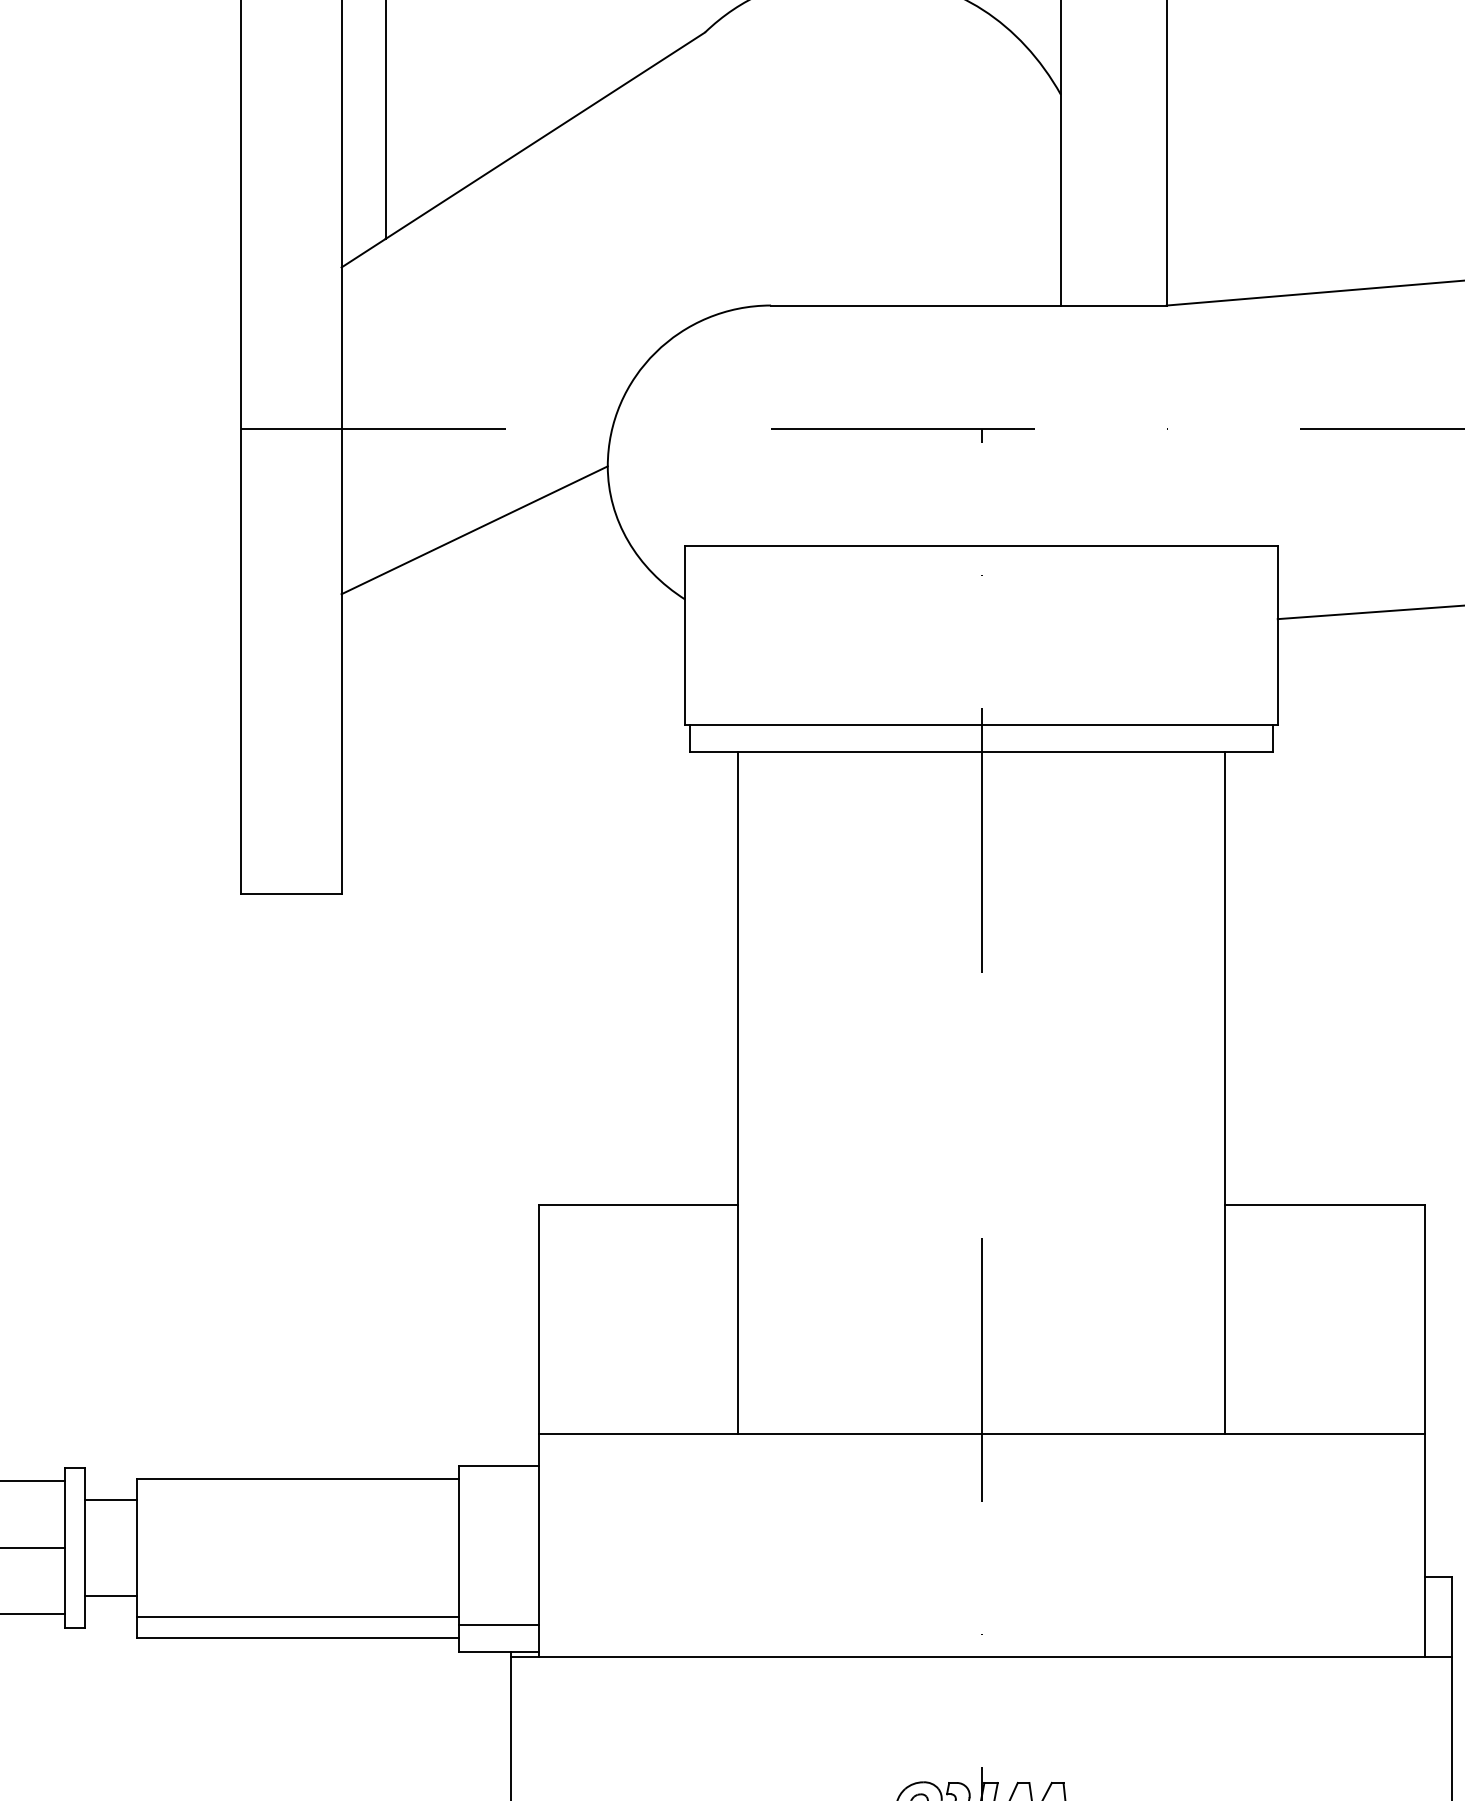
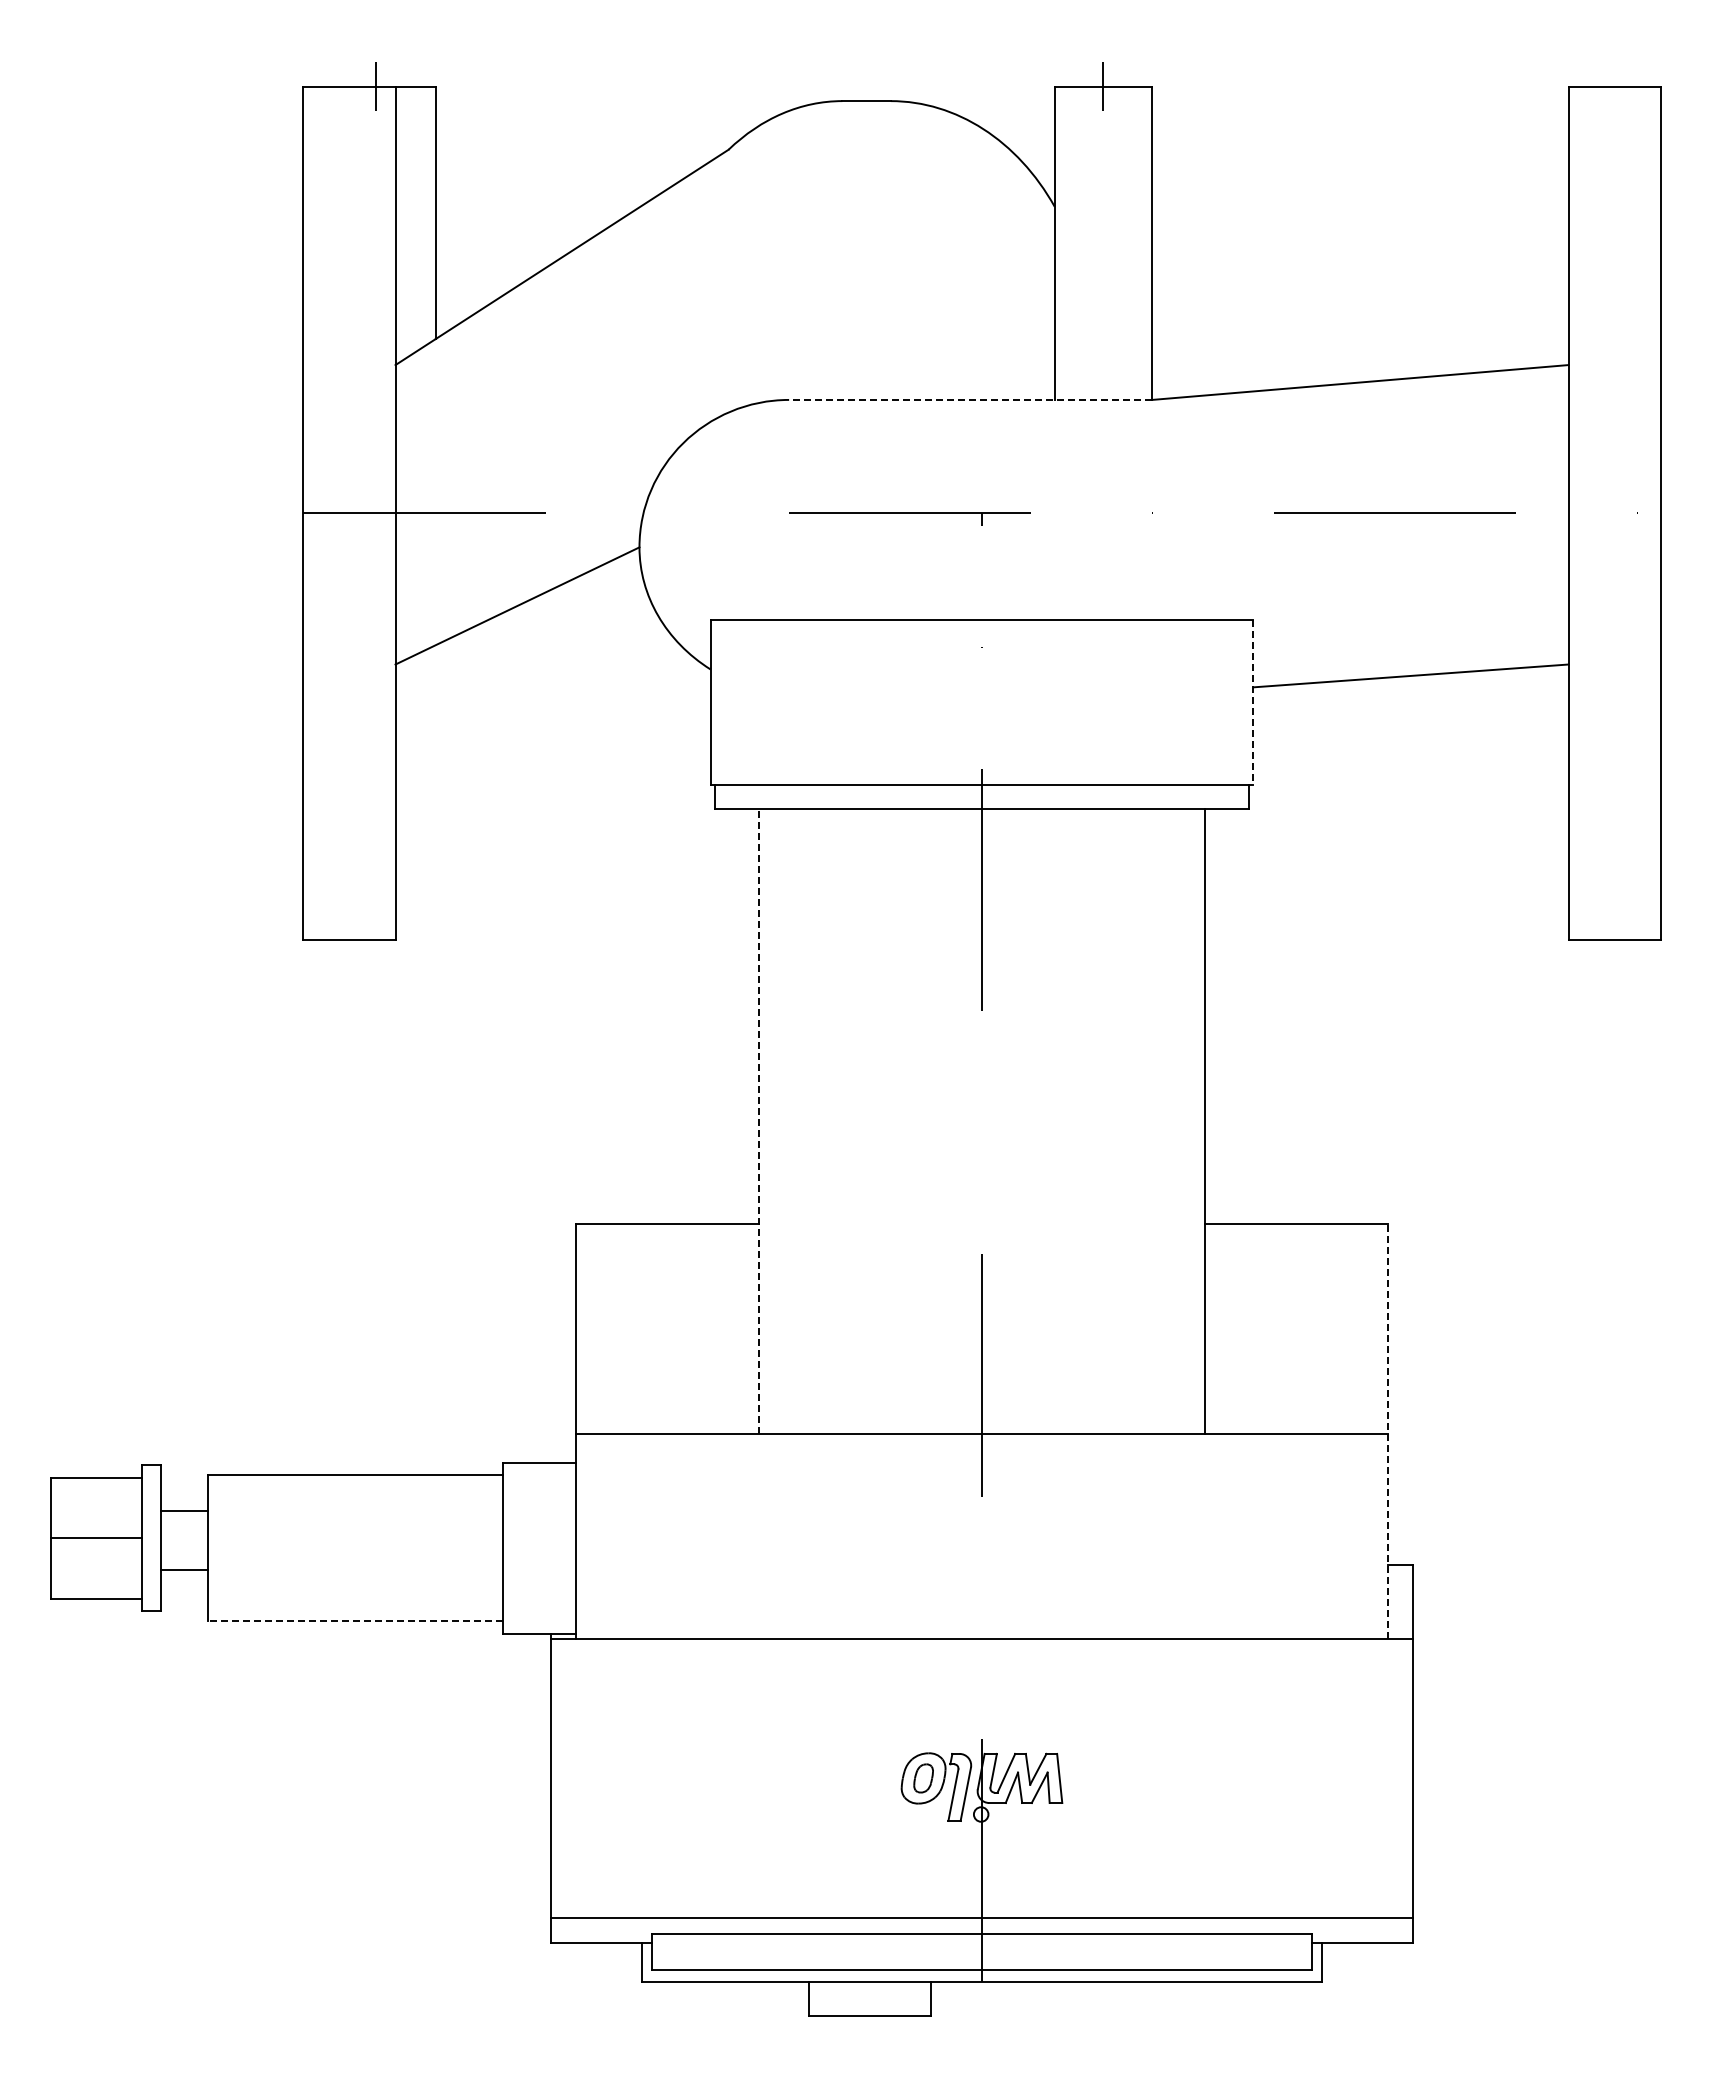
line: (967, 305) -> (969, 399), solid -> dashed
line: (1277, 635) -> (1253, 702), solid -> dashed
line: (738, 1092) -> (759, 1121), solid -> dashed
line: (1425, 1430) -> (1388, 1430), solid -> dashed
line: (111, 1499) -> (184, 1569), moved
line: (111, 1595) -> (184, 1511), moved
line: (297, 1616) -> (355, 1601), removed
line: (498, 1625) -> (539, 1609), removed
line: (297, 1638) -> (355, 1621), solid -> dashed

